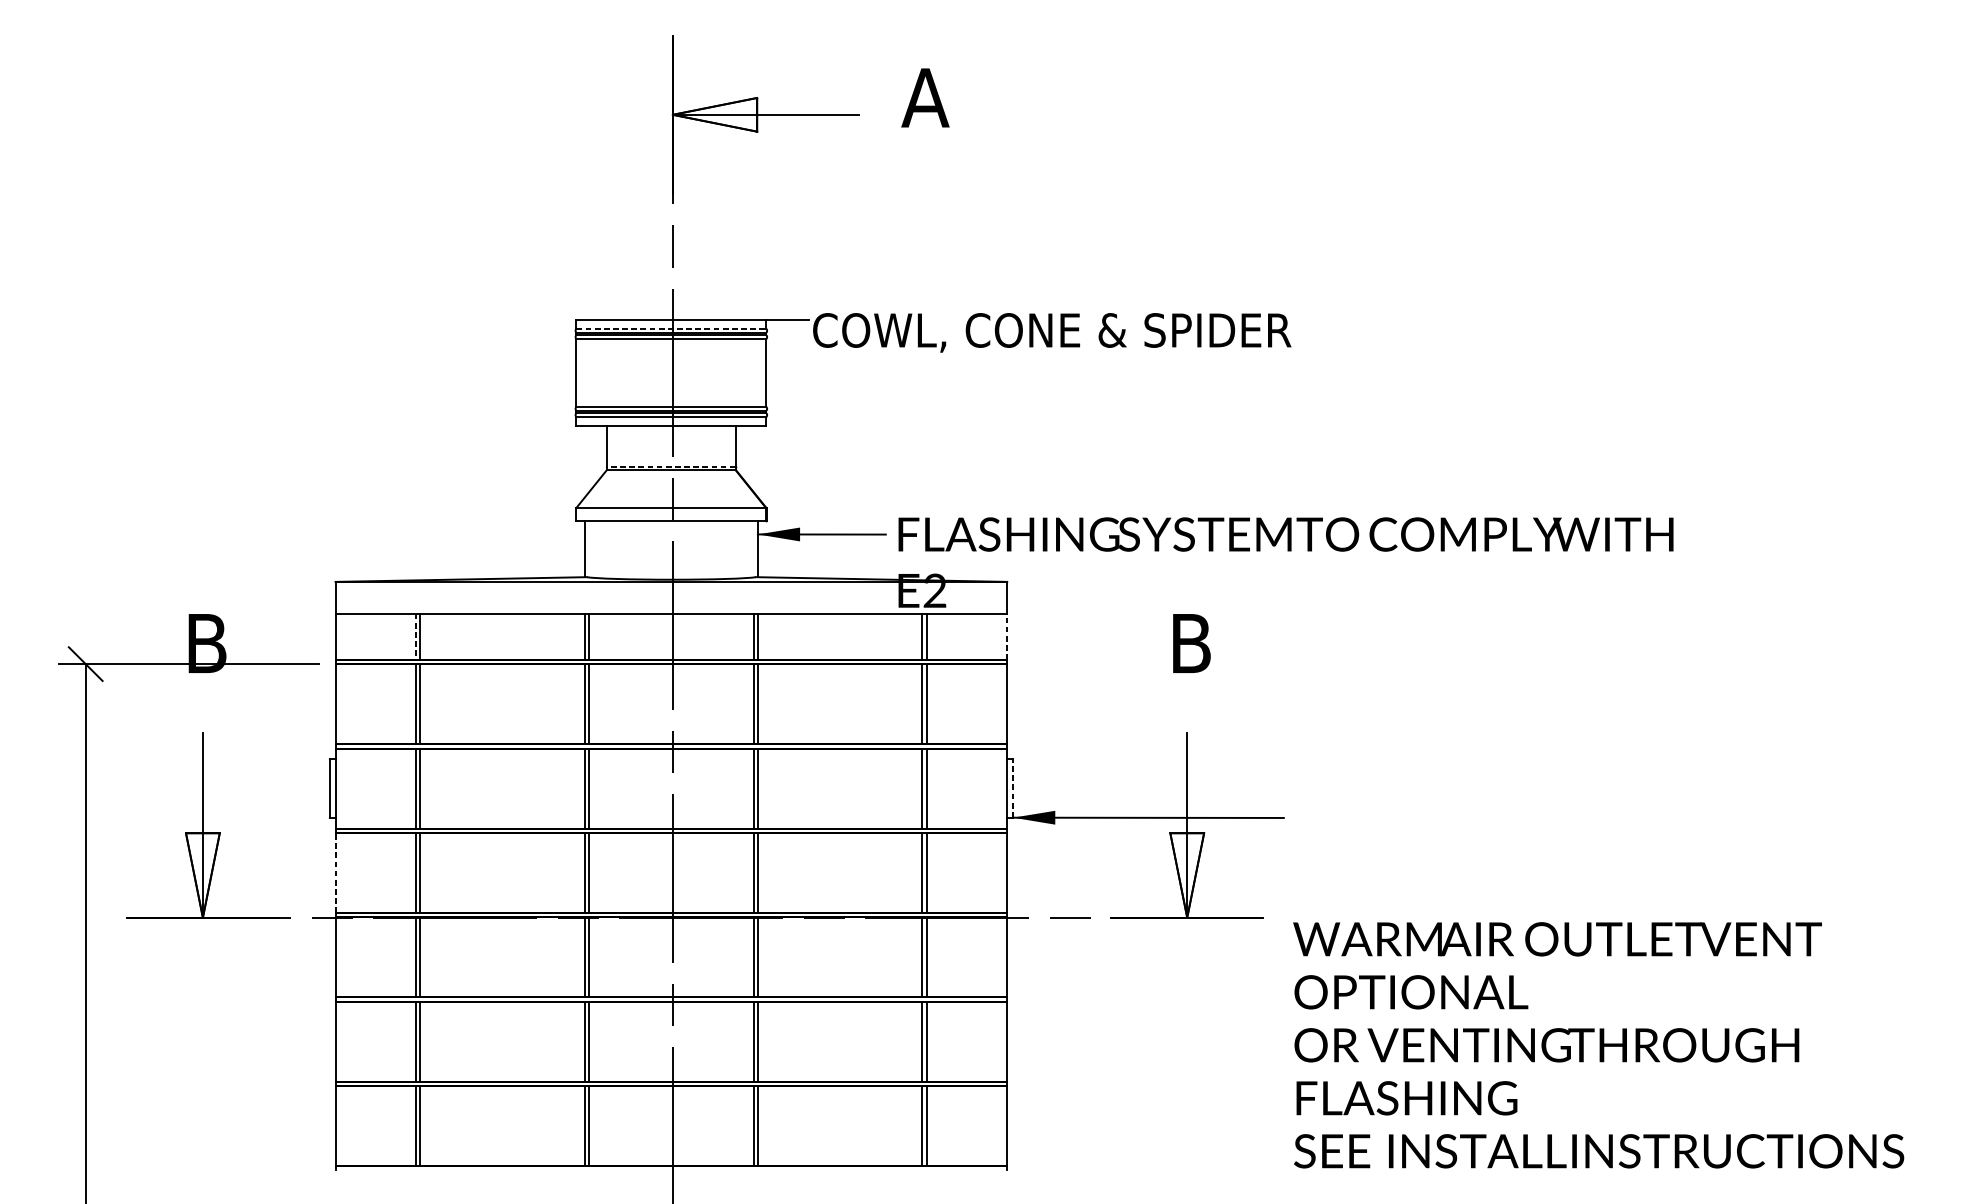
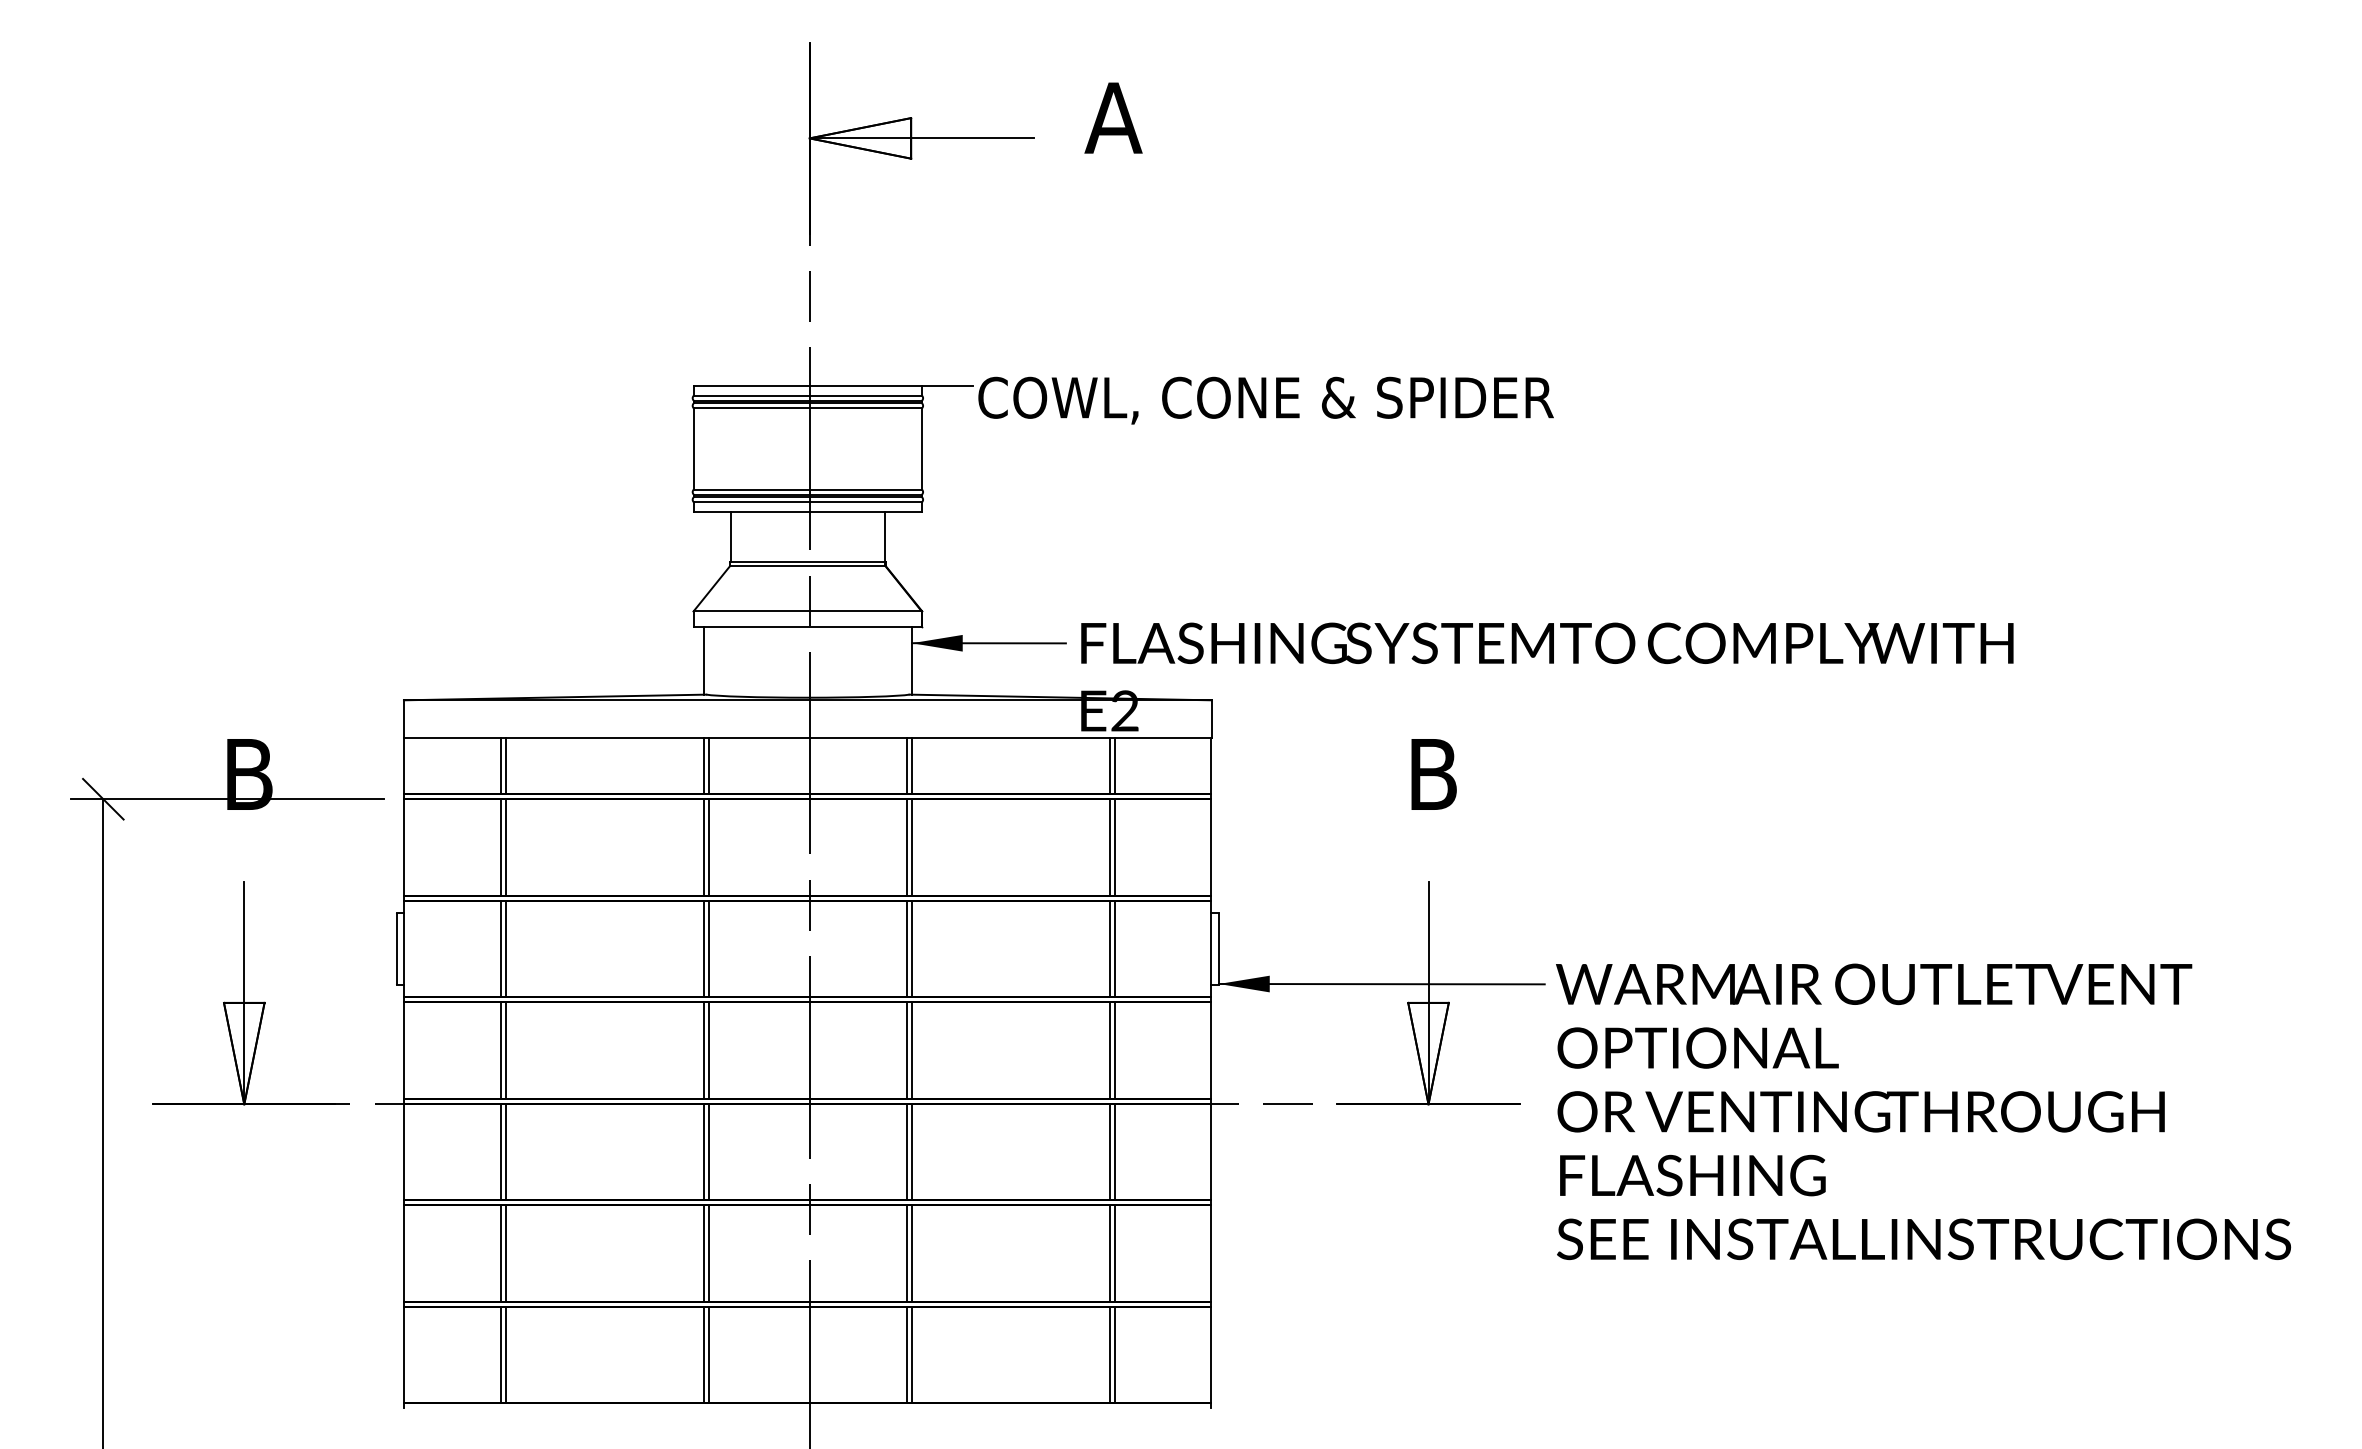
line: (671, 328) -> (808, 395), dashed -> solid
line: (671, 466) -> (807, 561), dashed -> solid
line: (415, 636) -> (500, 766), dashed -> solid
line: (1006, 636) -> (1211, 766), dashed -> solid
line: (1013, 788) -> (1219, 948), dashed -> solid
line: (336, 872) -> (404, 1049), dashed -> solid
text: (1598, 1045) -> (1923, 1111), moved

